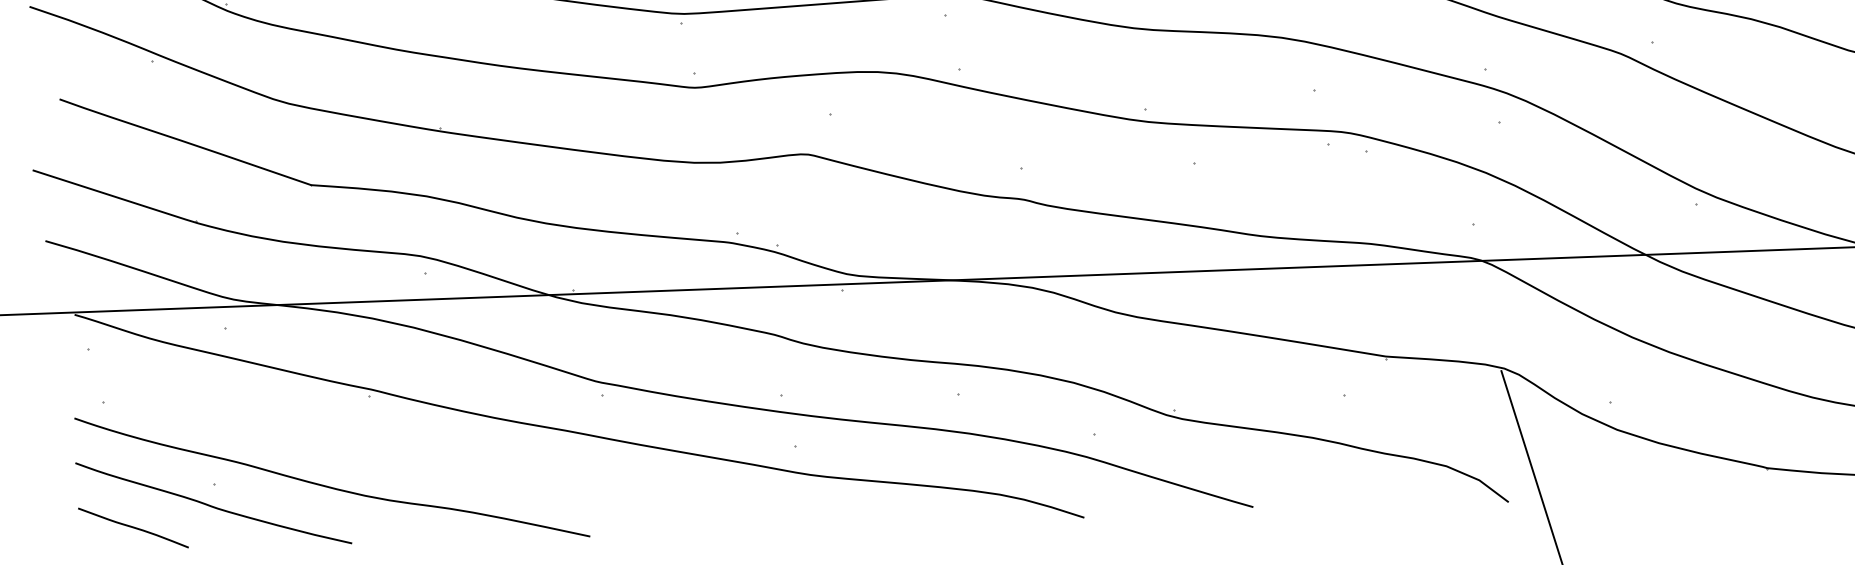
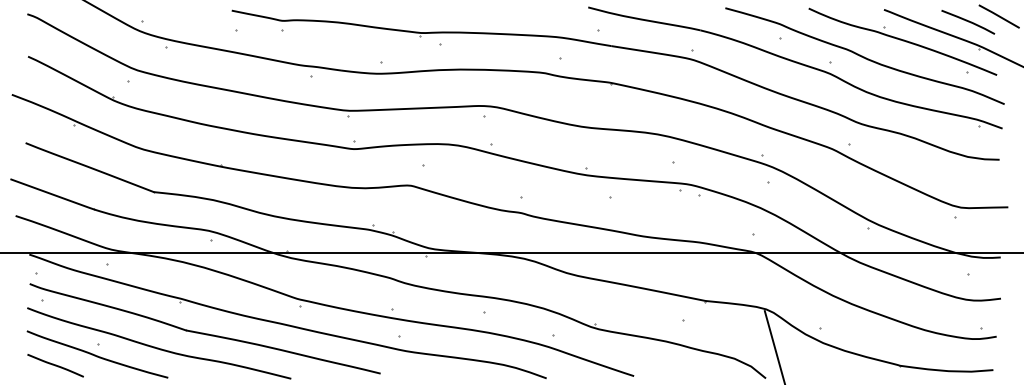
part: (418, 445) -> (204, 328), added

